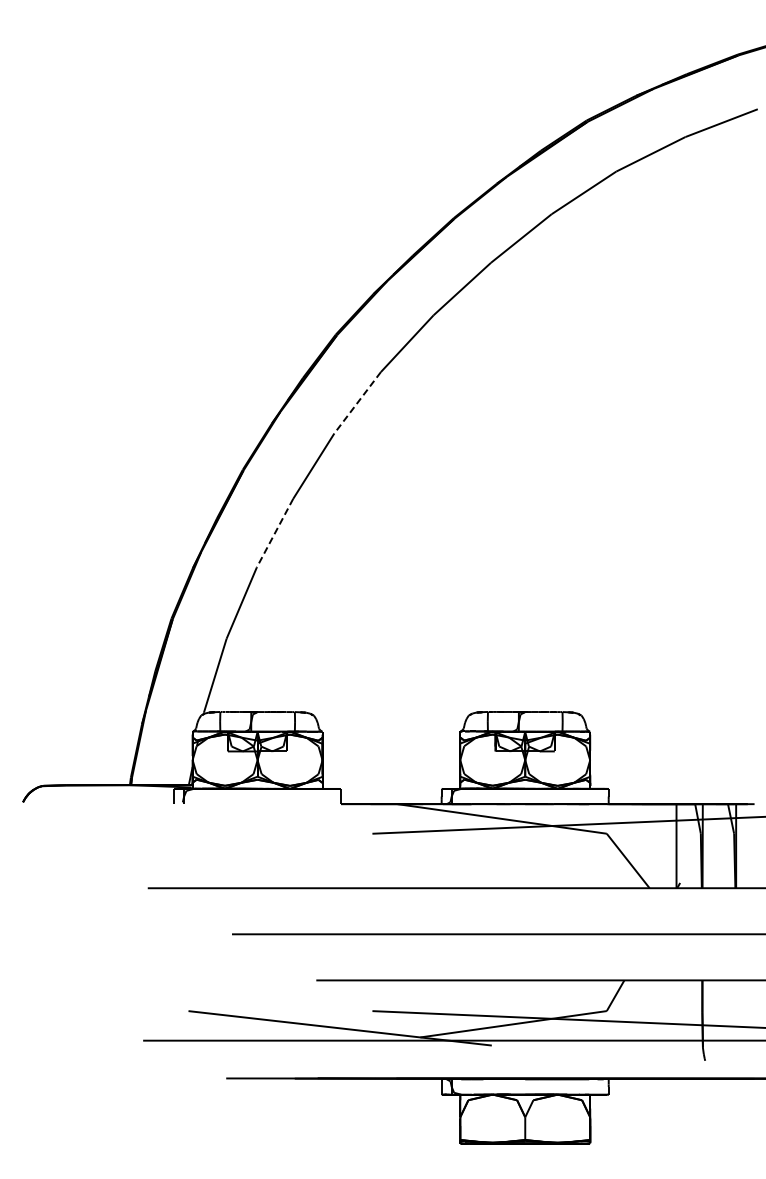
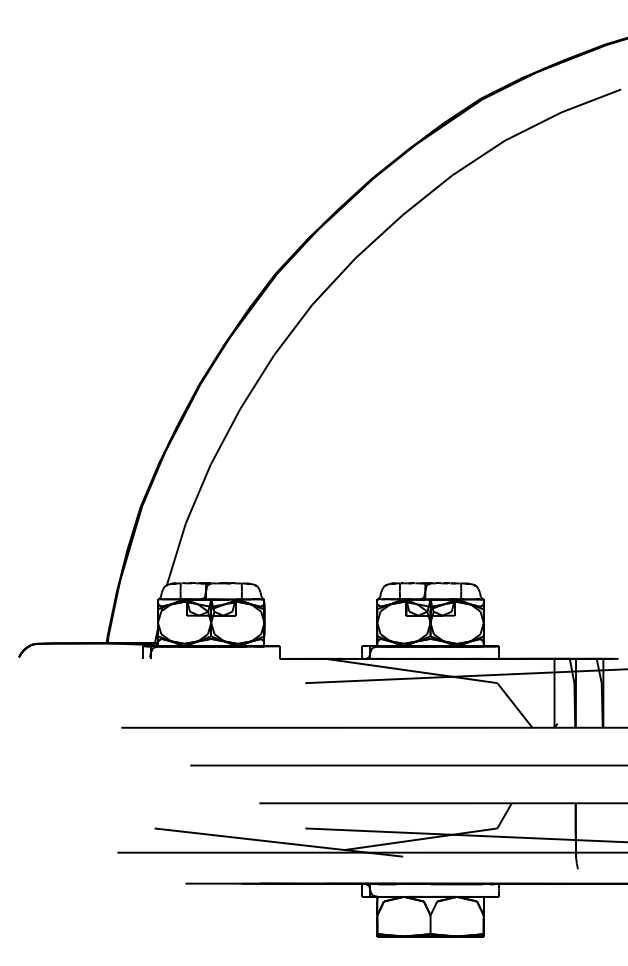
line: (357, 402) -> (293, 329), dashed -> solid
line: (275, 533) -> (225, 437), dashed -> solid

